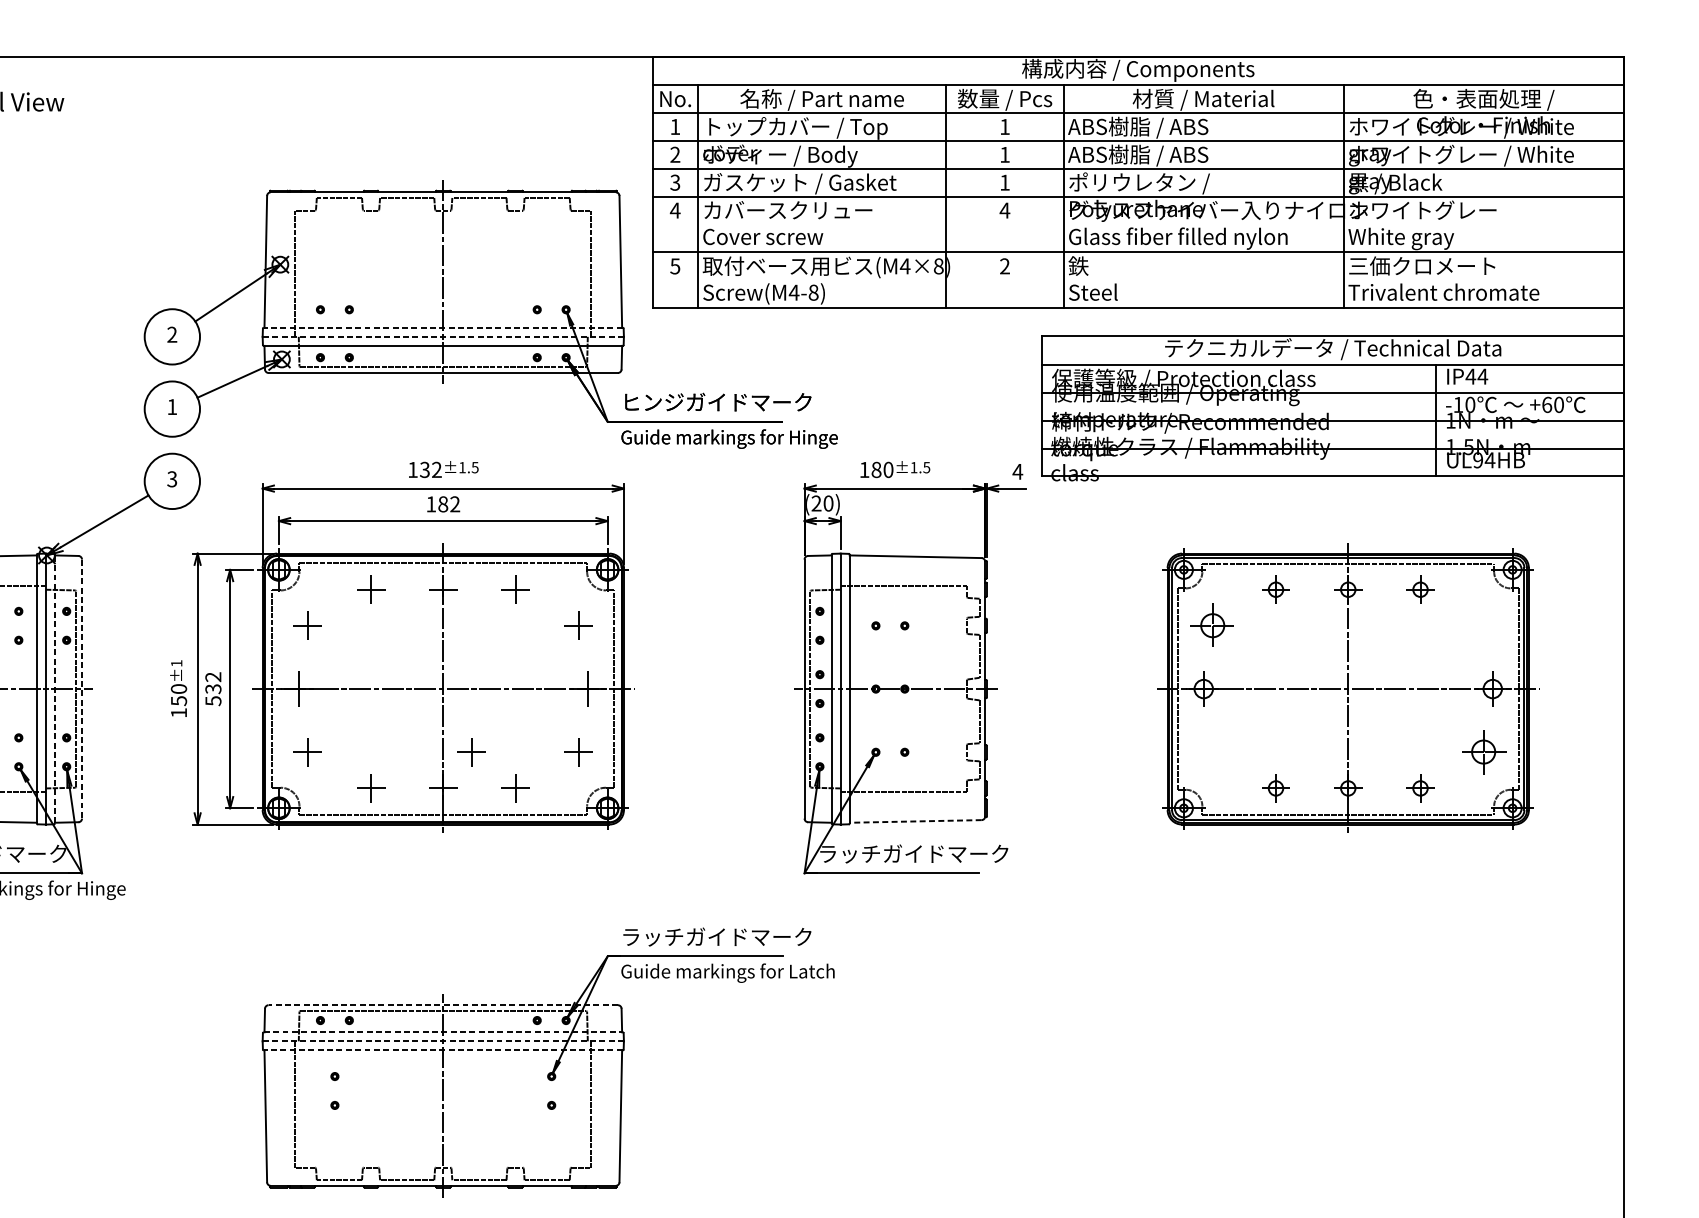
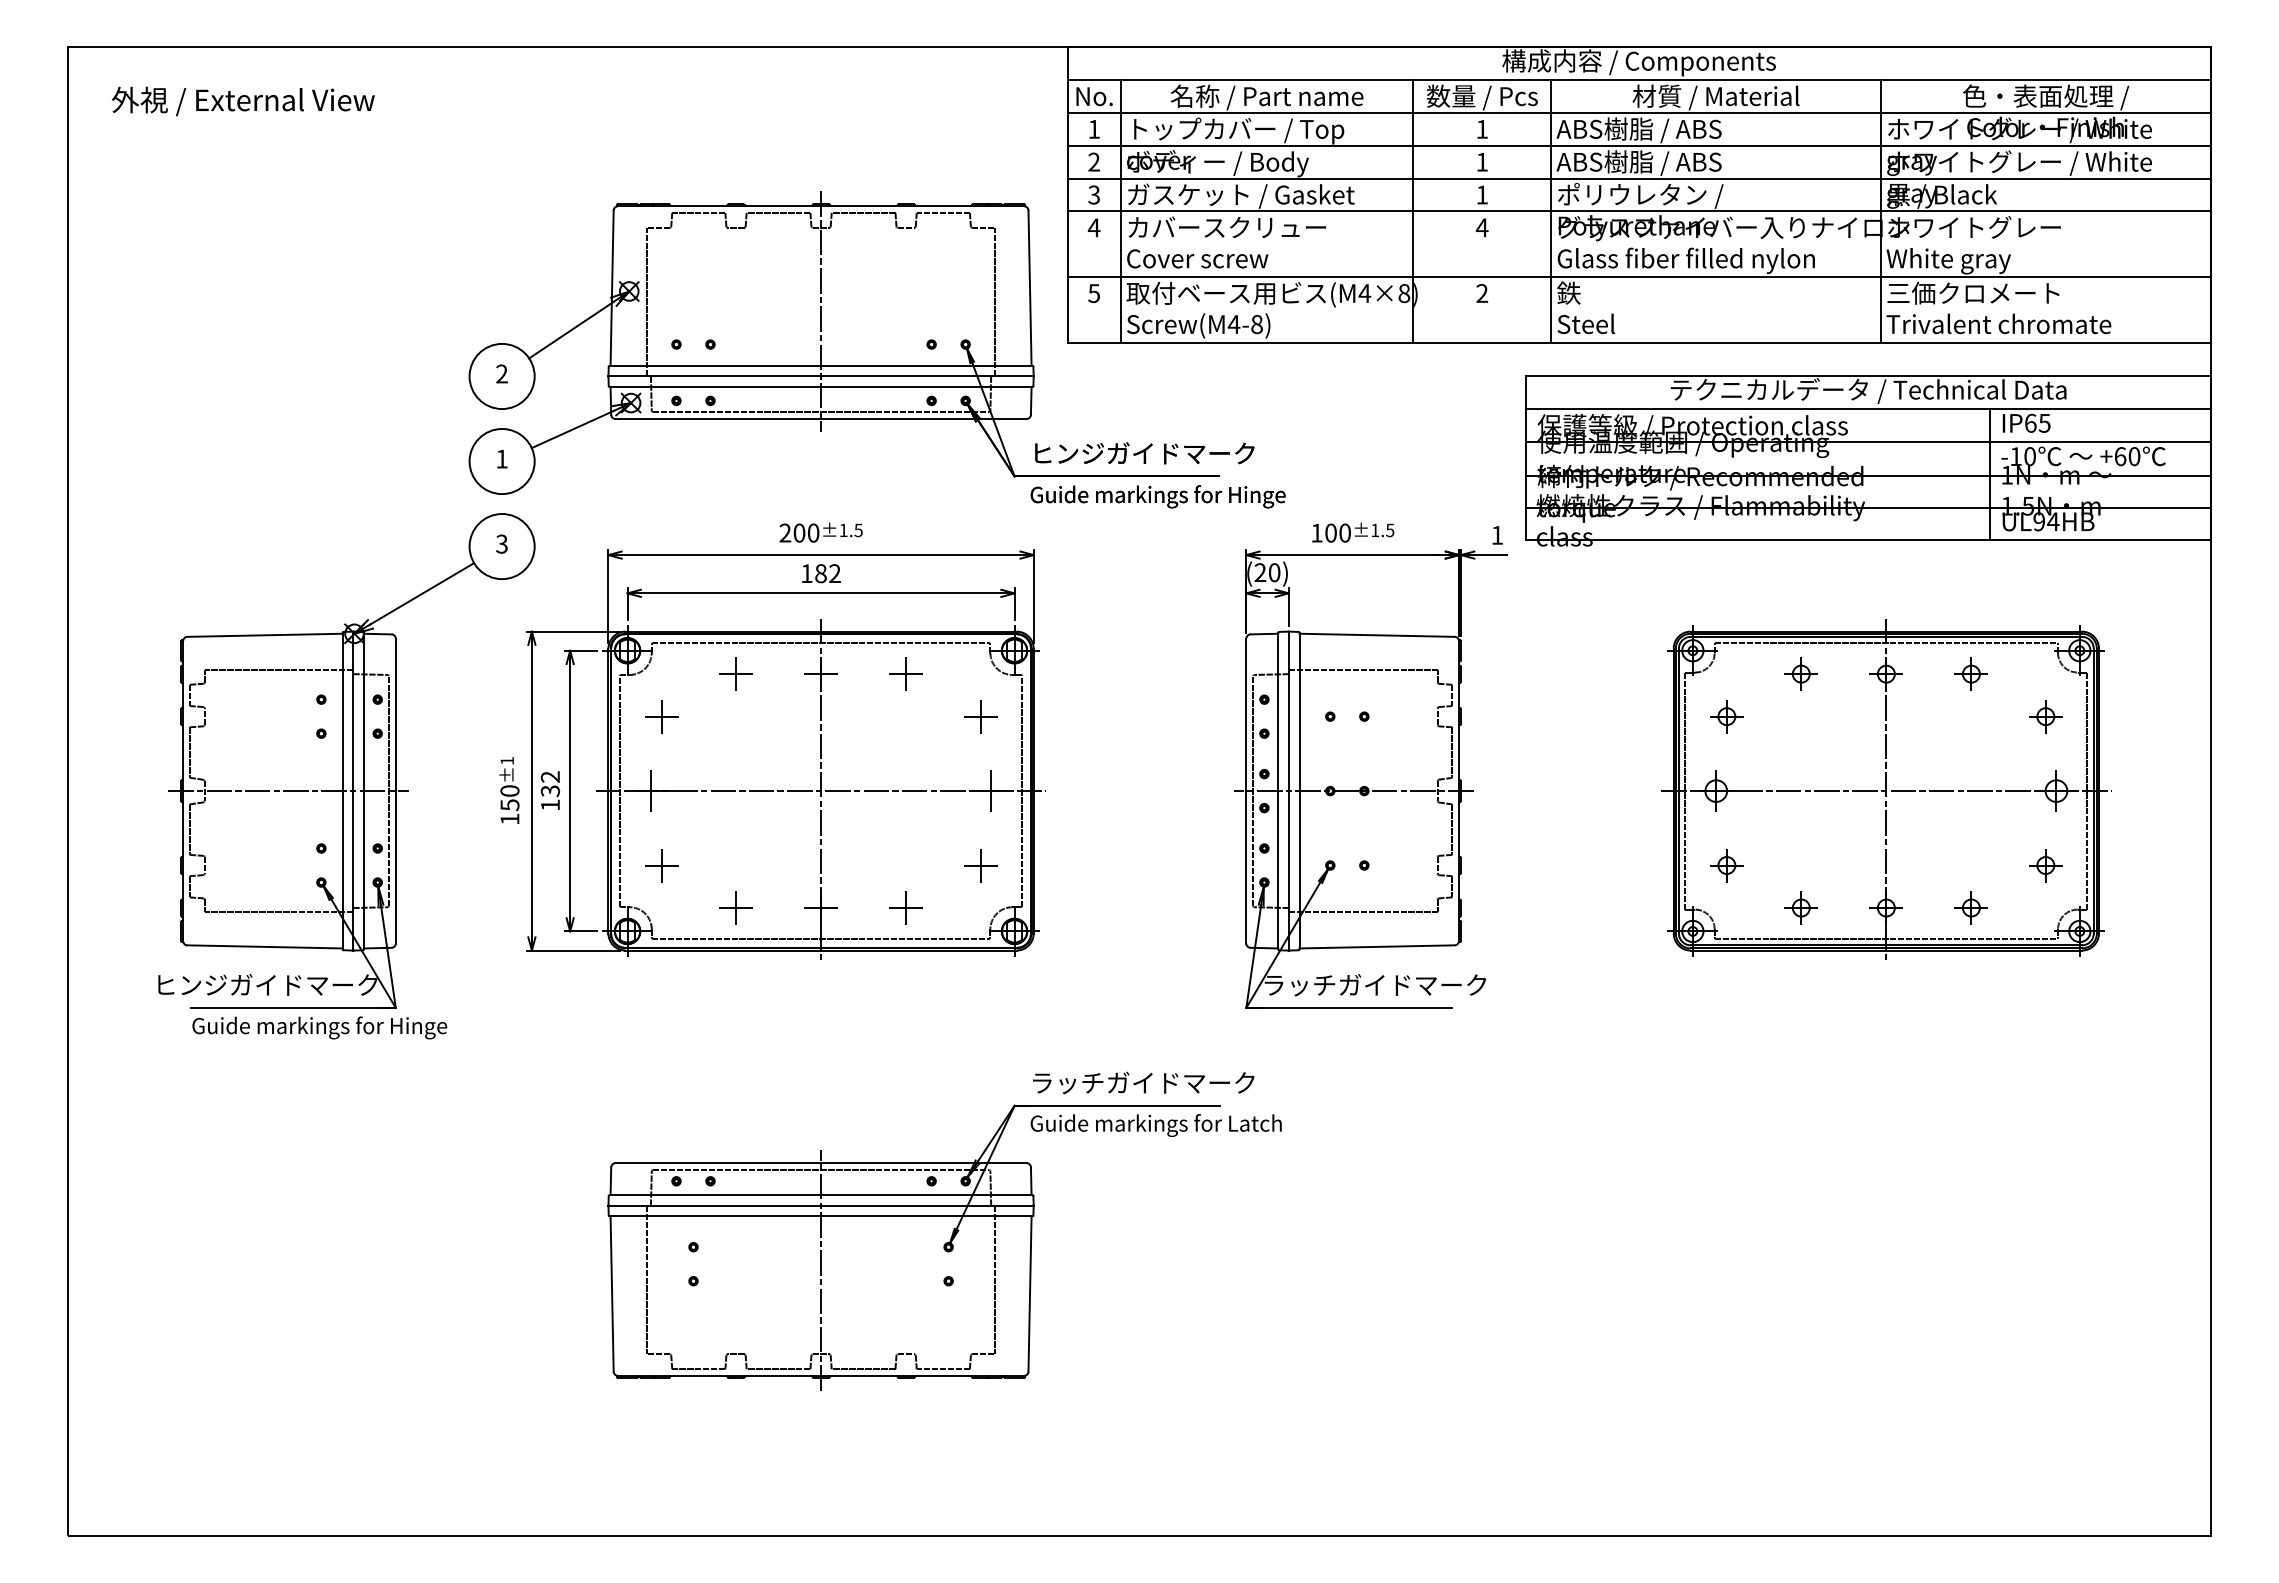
line: (442, 327) -> (820, 365), dashed -> solid
line: (443, 336) -> (821, 376), dashed -> solid
text: (1476, 375) -> (2037, 422), IP44 -> IP65
text: (424, 469) -> (799, 532), 132 -> 200
text: (876, 470) -> (1330, 533), 180 -> 100
text: (1017, 471) -> (1497, 535), 4 -> 1
part: (1212, 625) -> (1726, 716), size x0.62
part: (1483, 625) -> (2045, 716), added
line: (54, 688) -> (363, 790), dashed -> solid
line: (81, 689) -> (395, 791), dashed -> solid
text: (213, 701) -> (550, 805), 532 -> 132
part: (471, 752) -> (854, 865), removed
part: (1212, 752) -> (1726, 865), added
part: (1483, 752) -> (2045, 865), size x0.62
line: (915, 821) -> (1377, 946), dashed -> solid
line: (443, 1005) -> (821, 1163), dashed -> solid
line: (443, 1032) -> (821, 1195), dashed -> solid
line: (443, 1041) -> (821, 1205), dashed -> solid
line: (442, 1050) -> (820, 1216), dashed -> solid

